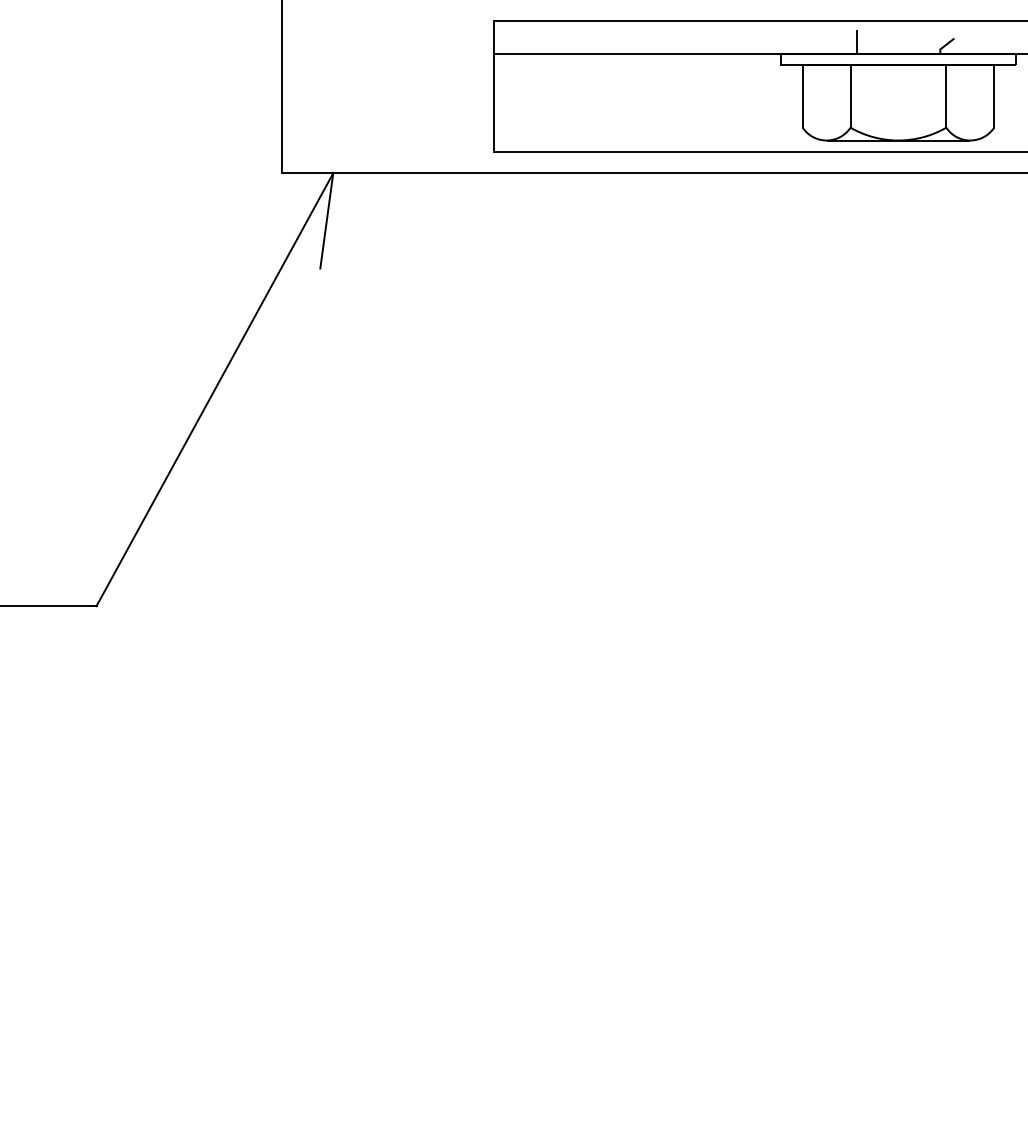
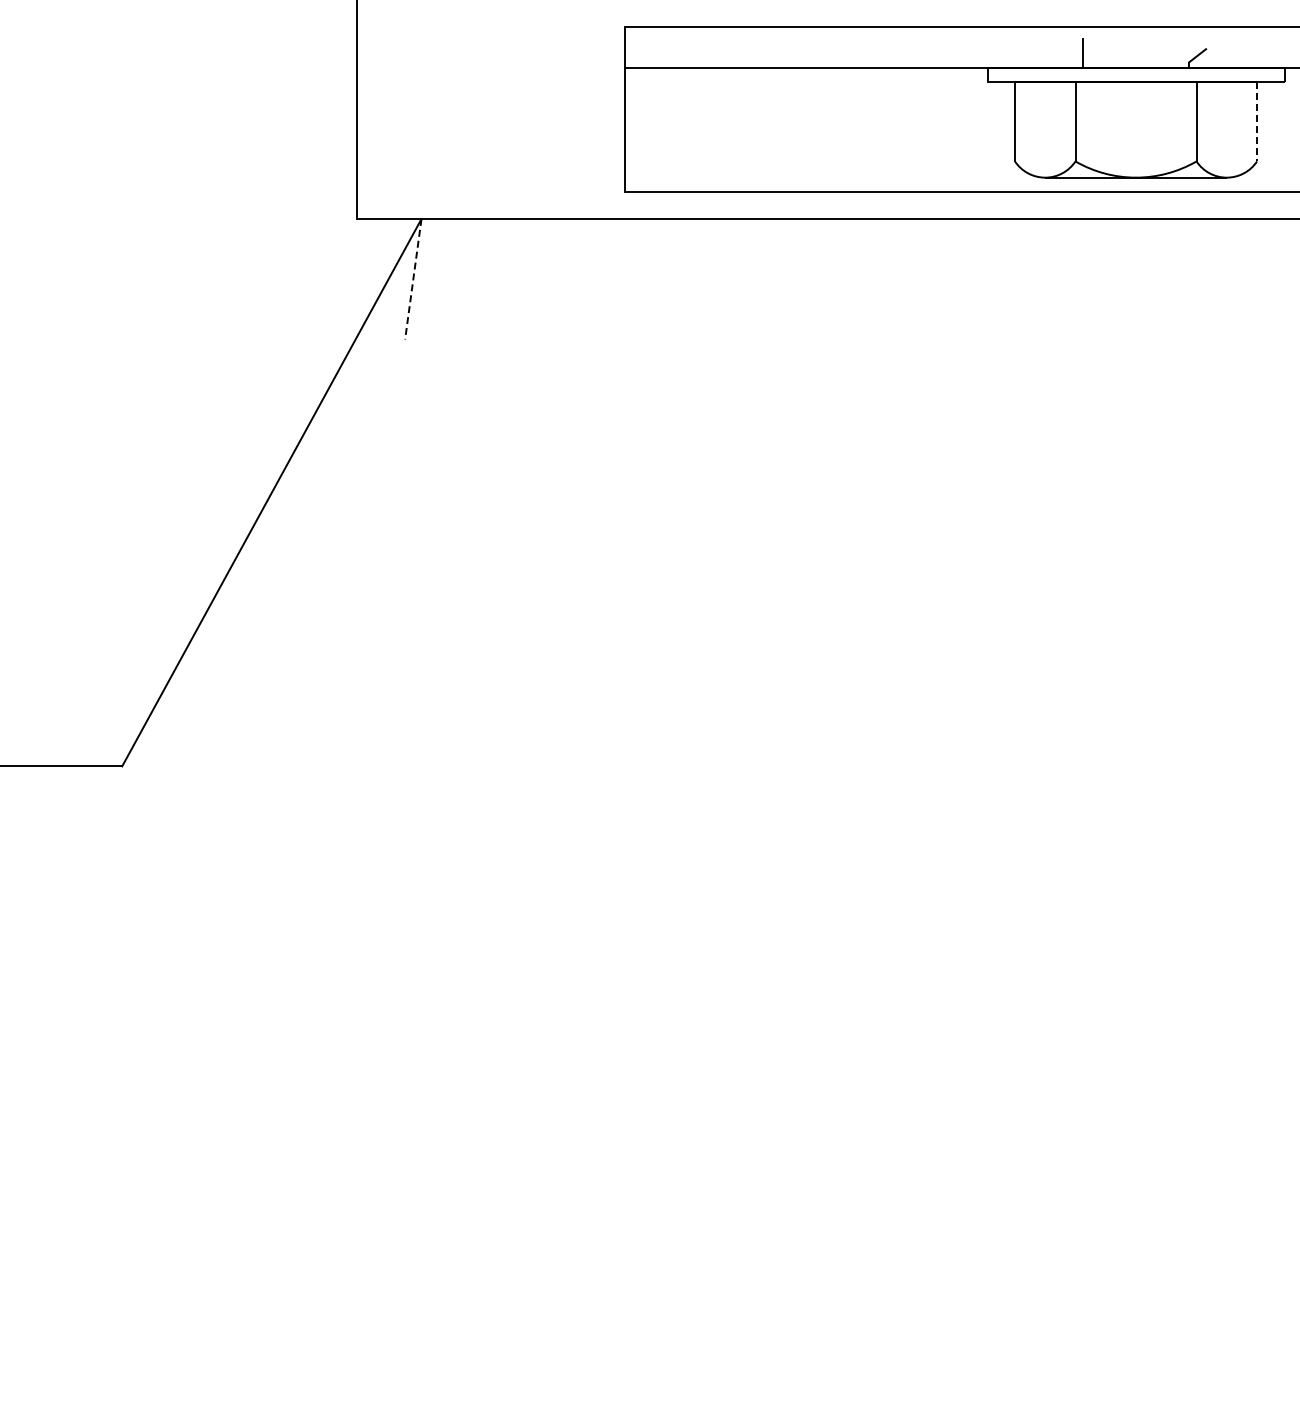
line: (994, 96) -> (1257, 121), solid -> dashed
line: (326, 221) -> (413, 279), solid -> dashed

